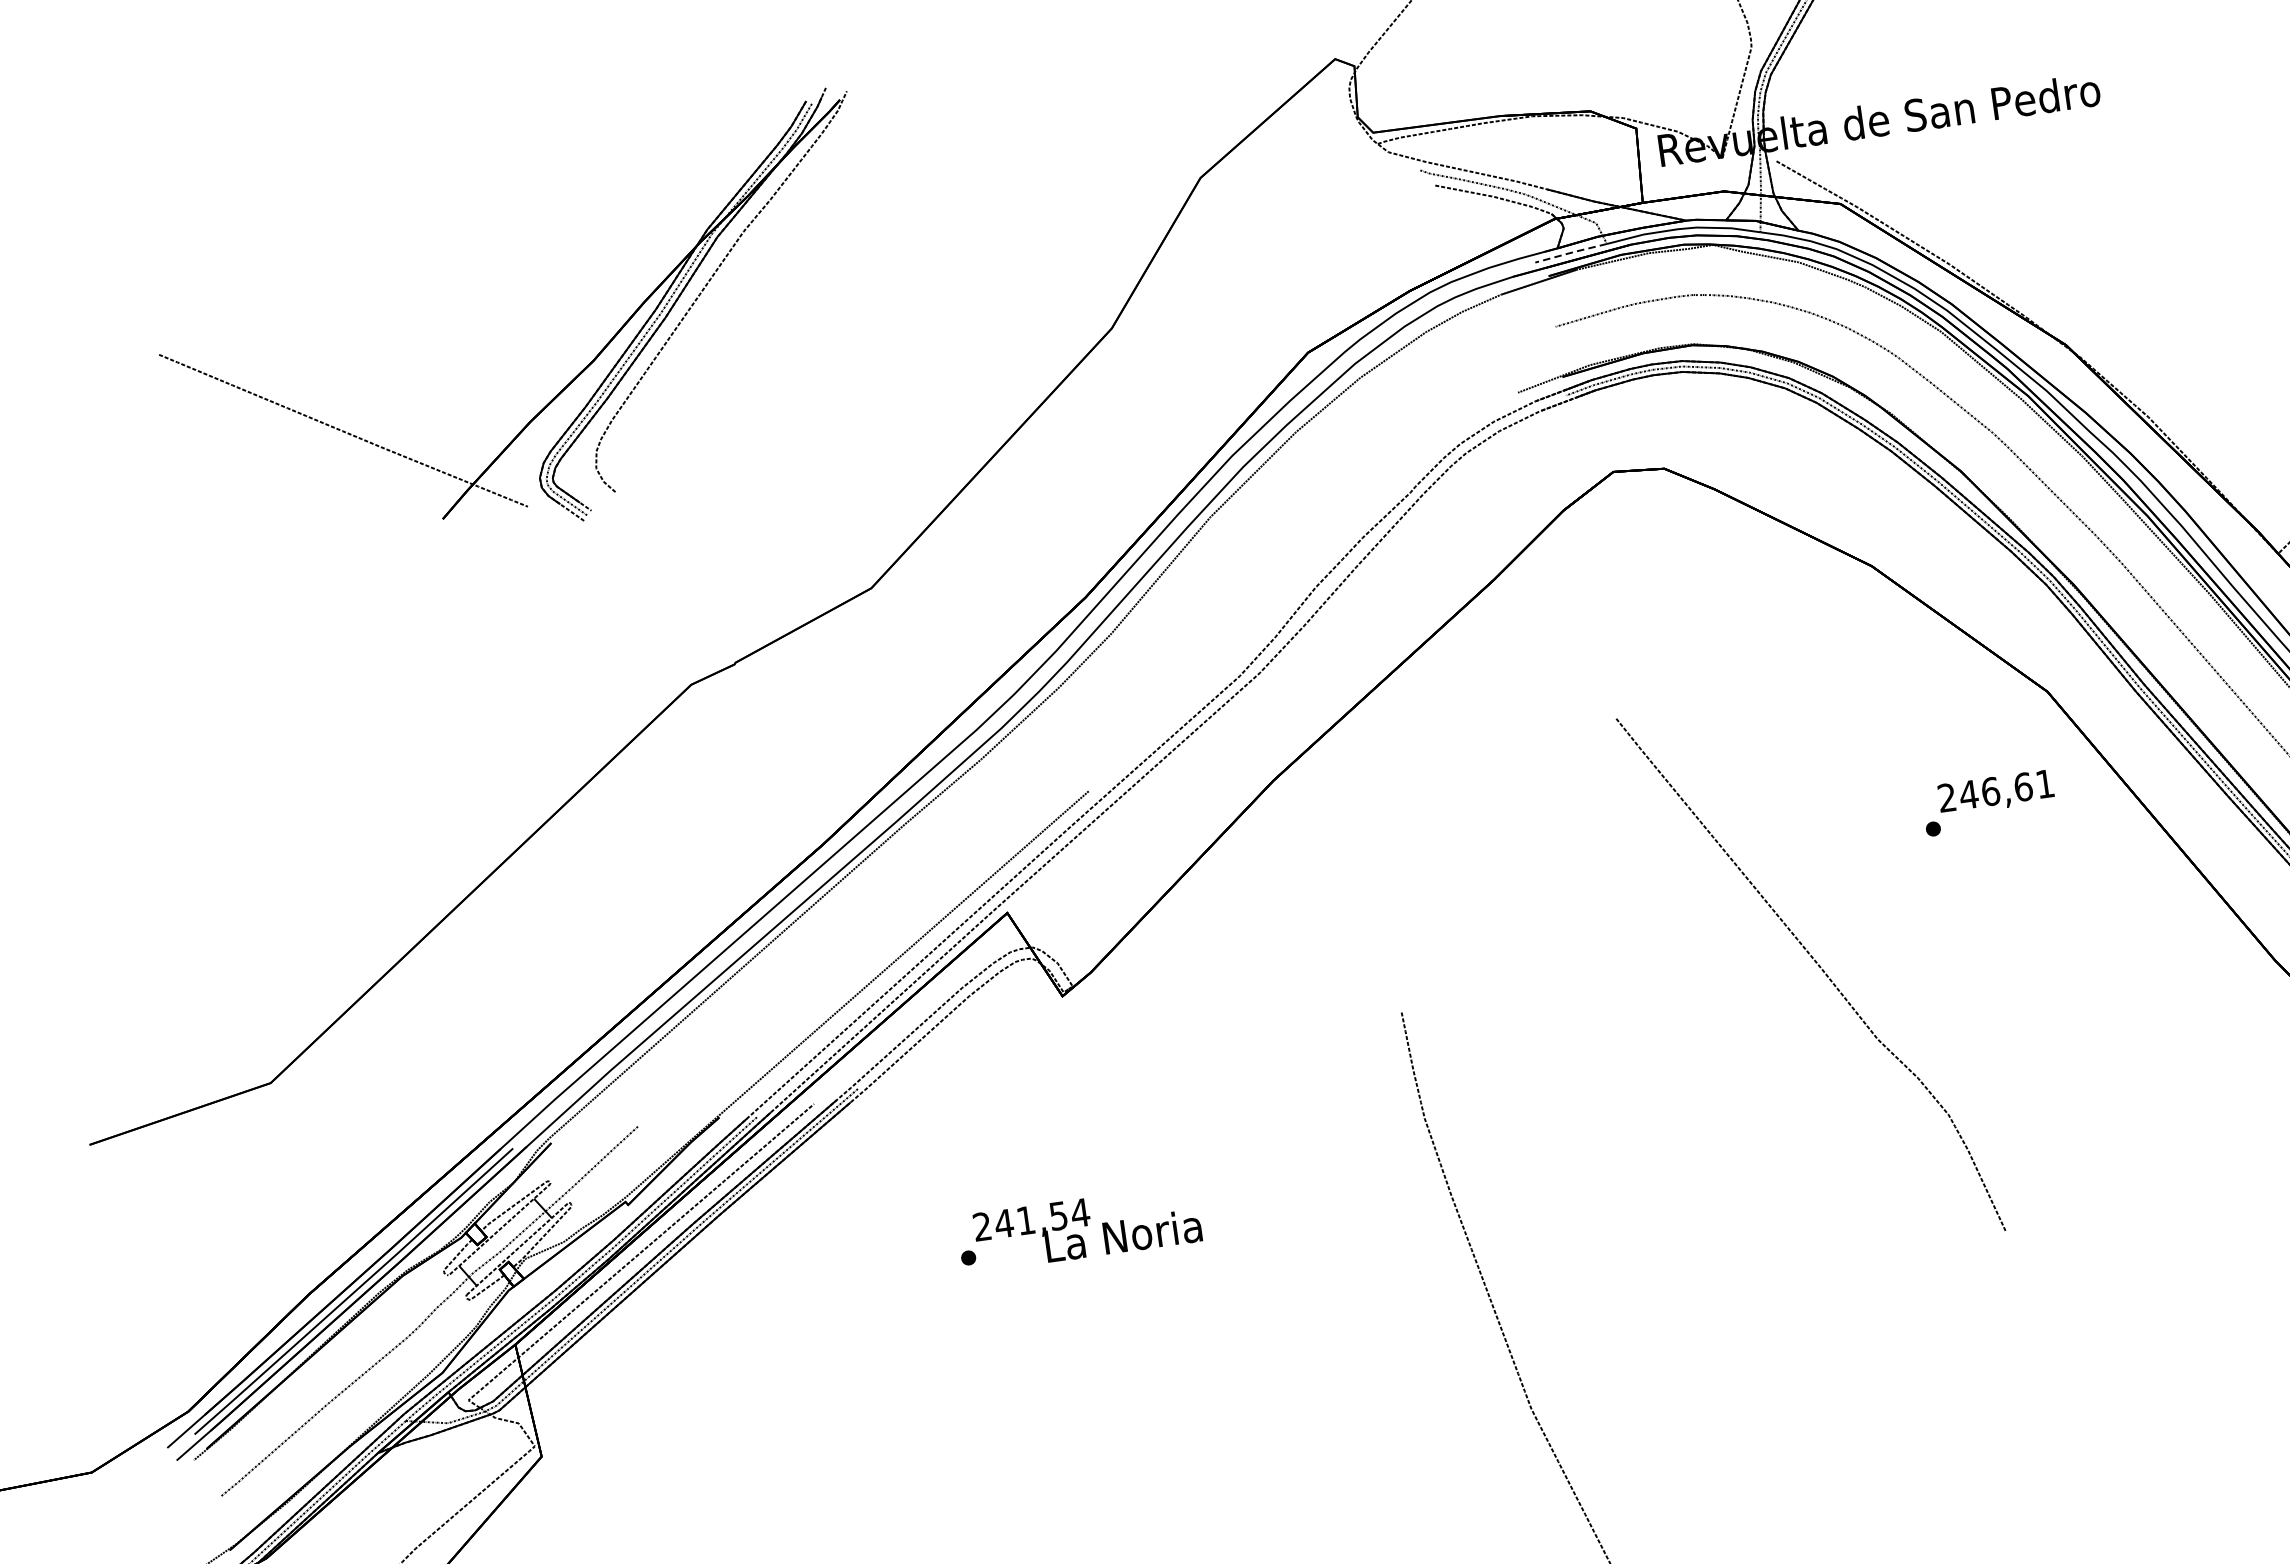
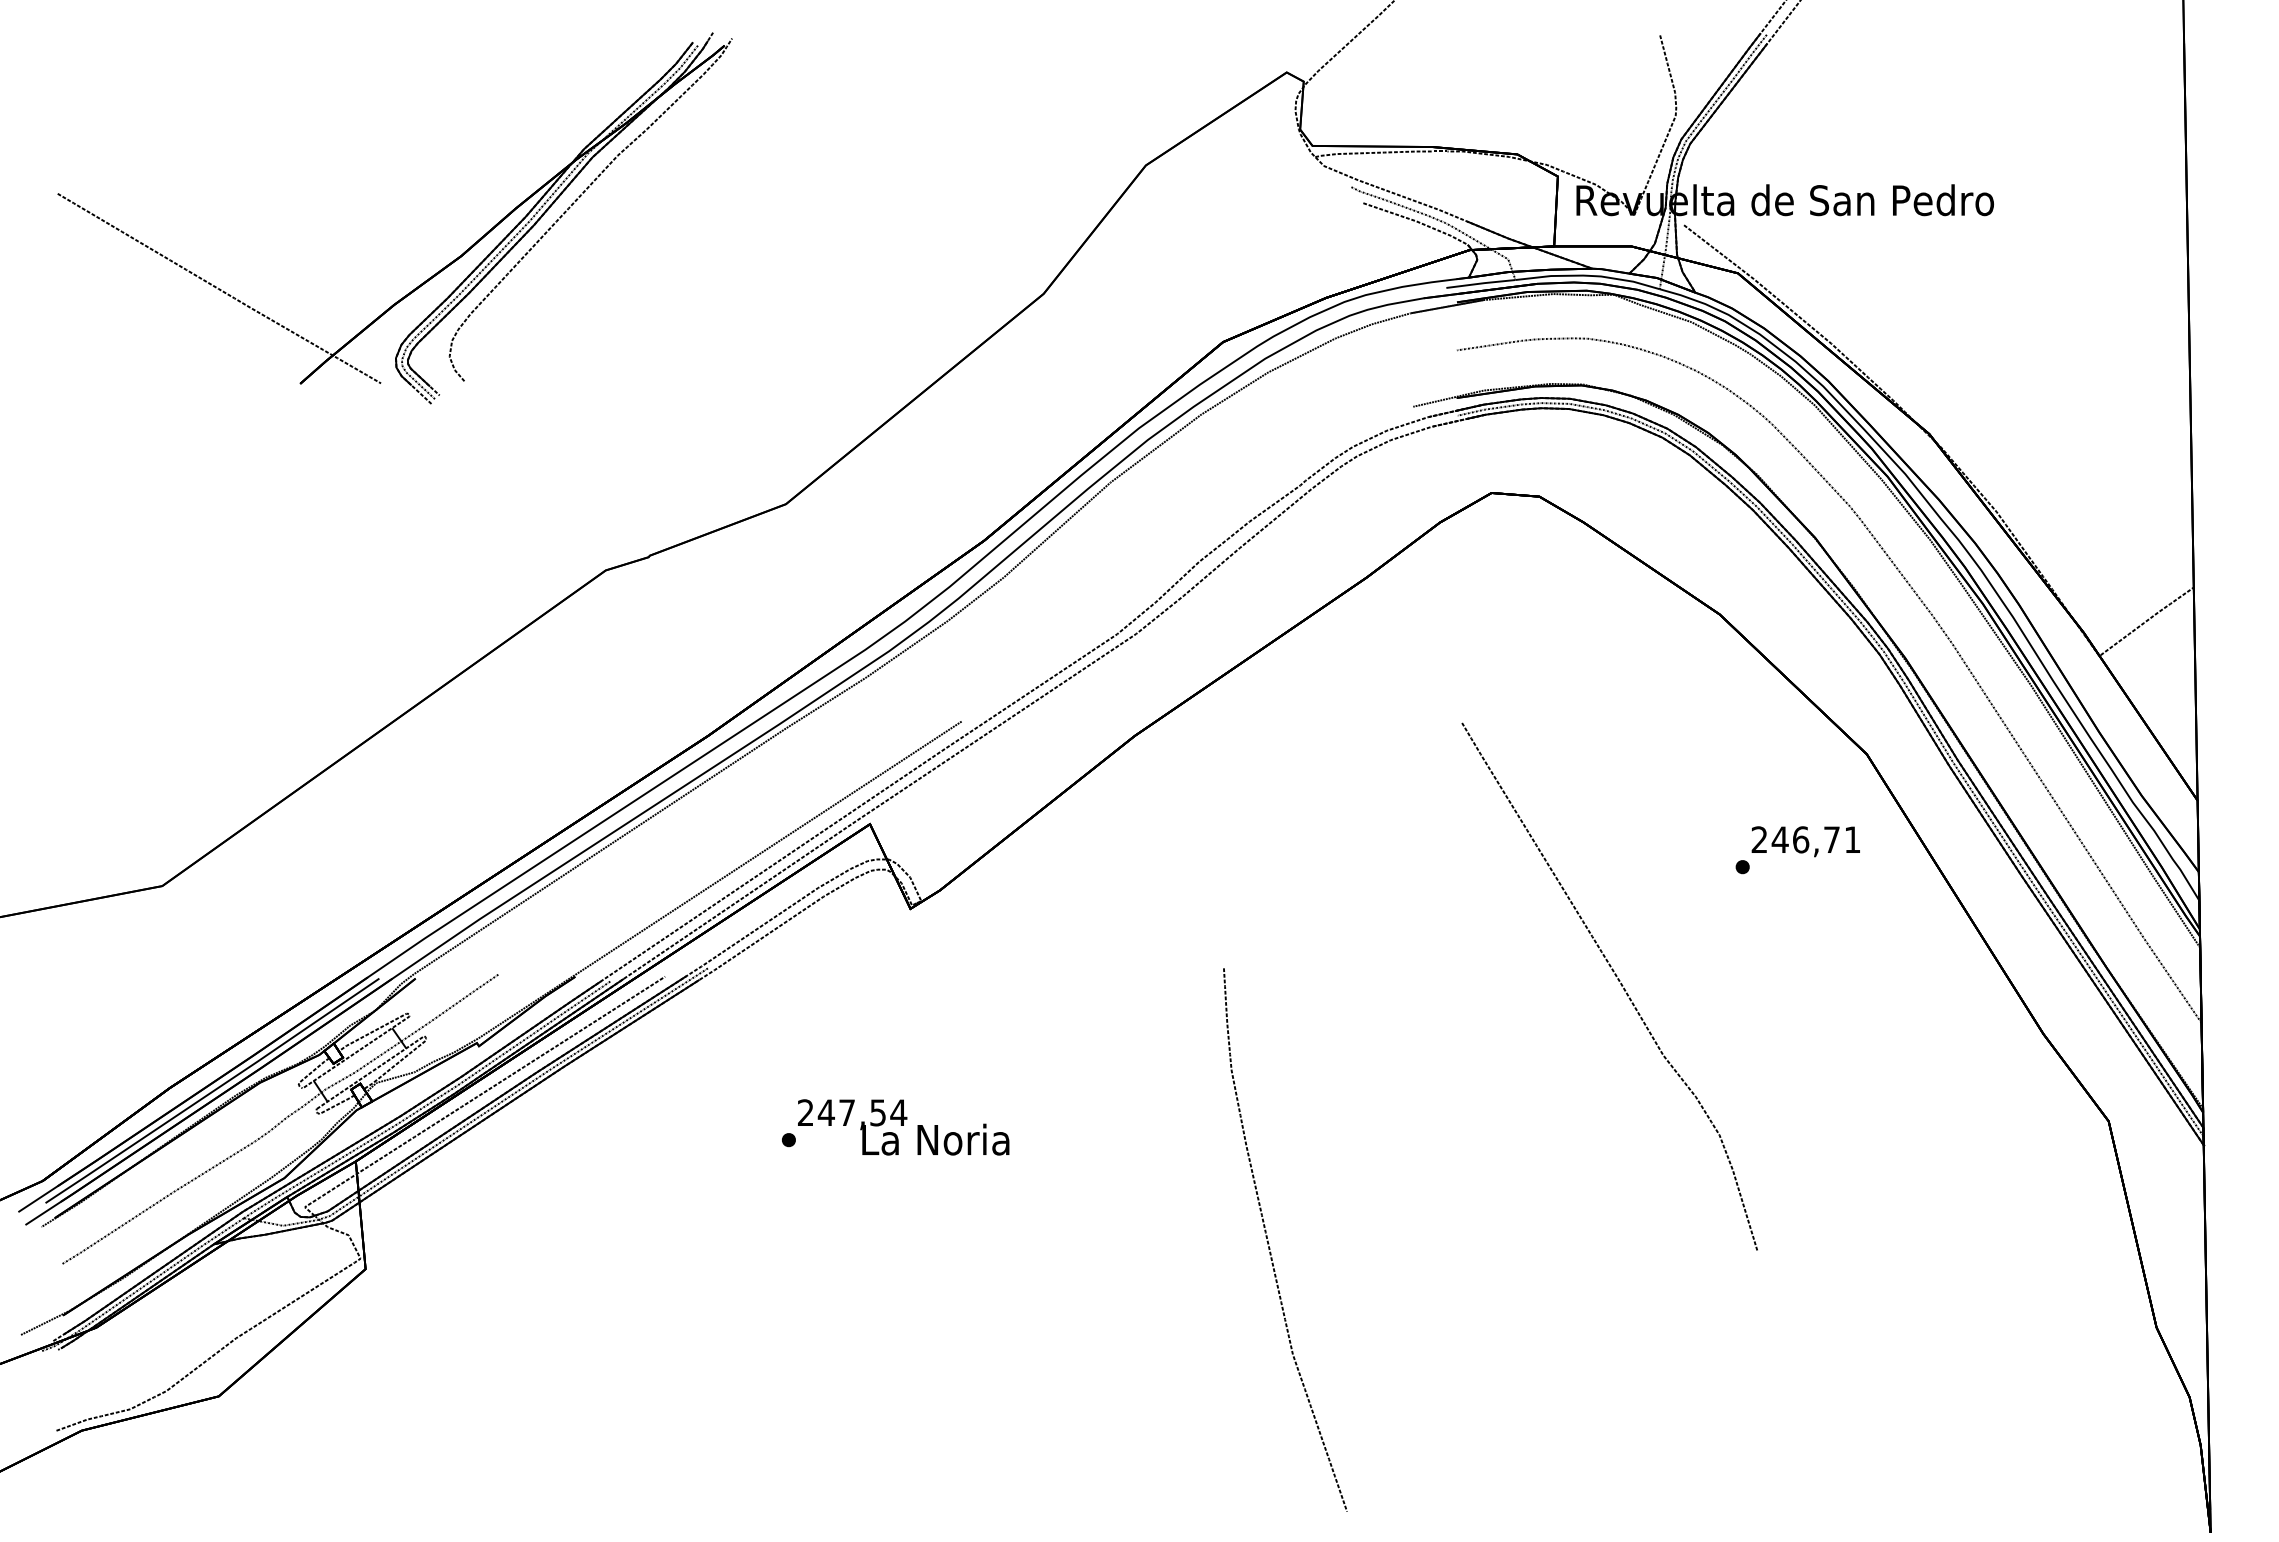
line: (1571, 252) -> (1481, 283), dashed -> solid
part: (569, 381) -> (436, 272), moved
text: (2023, 786) -> (1832, 839), 246,61 -> 246,71
text: (1025, 1220) -> (846, 1112), 241,54 -> 247,54

